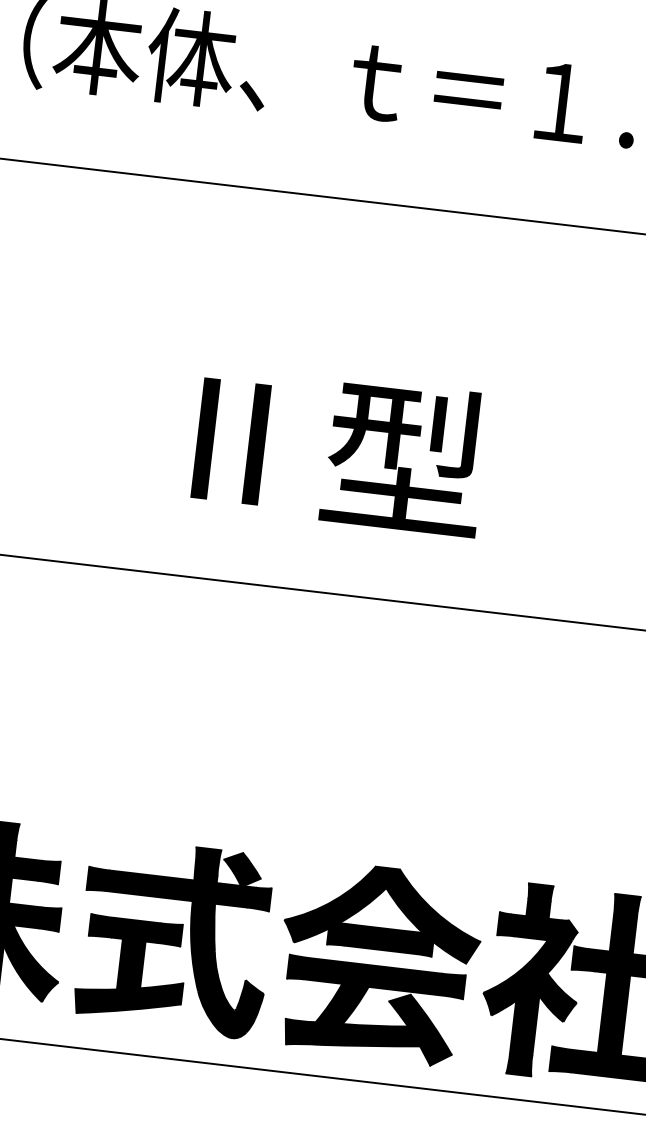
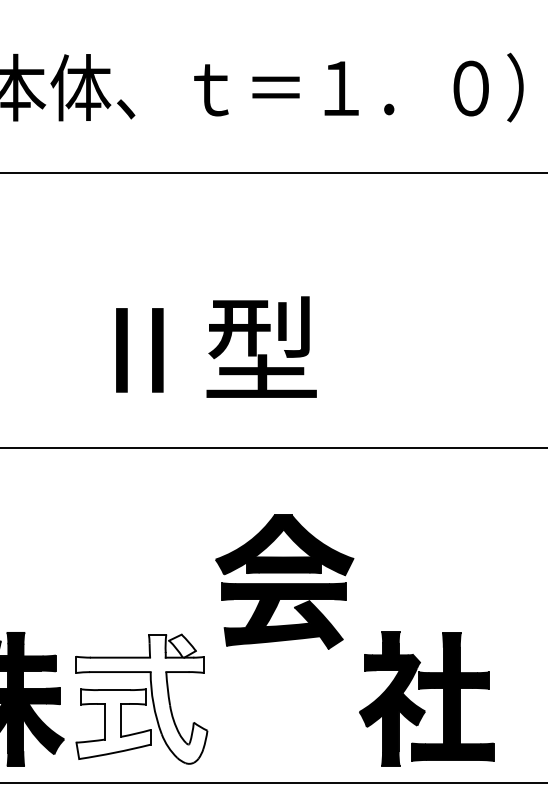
fill: (175, 937) -> (141, 698), removed
part: (378, 962) -> (284, 581), moved
fill: (131, 969) -> (113, 724), removed

